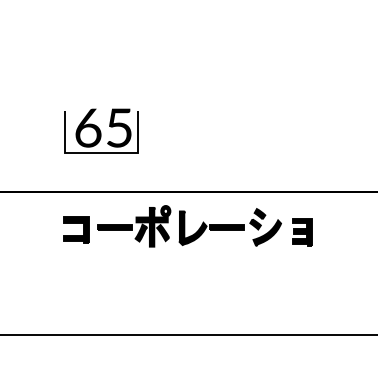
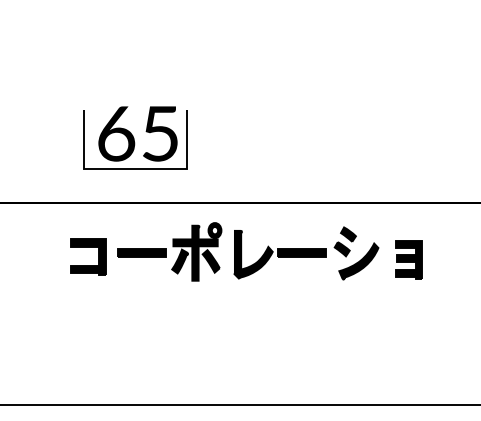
part: (101, 130) -> (135, 137), moved

